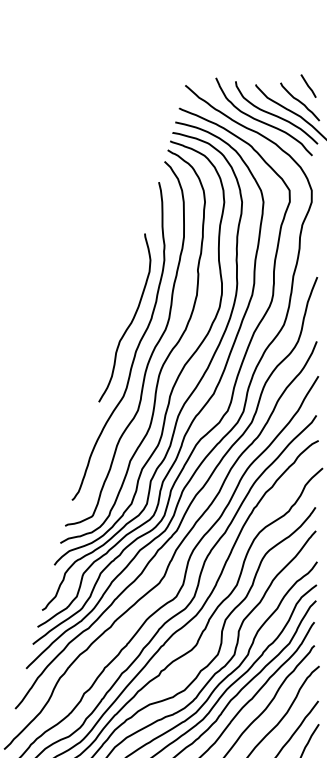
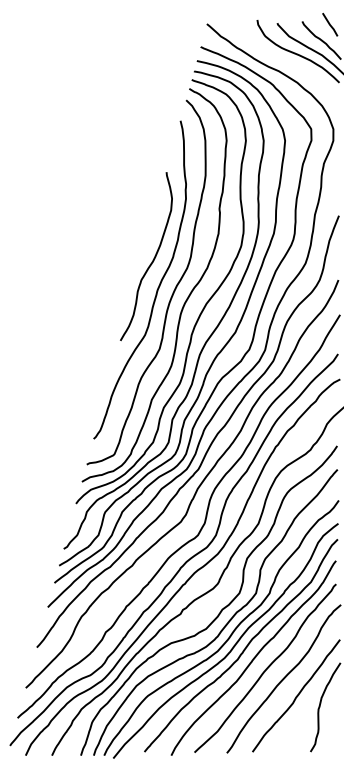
curve: (261, 120) -> (283, 59), removed

